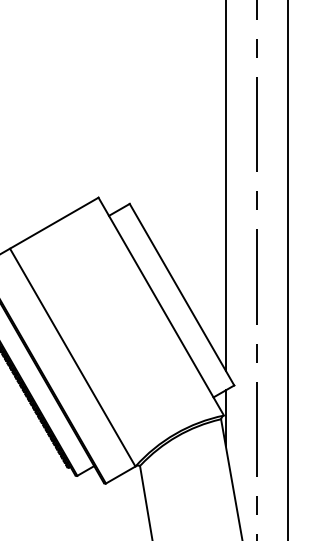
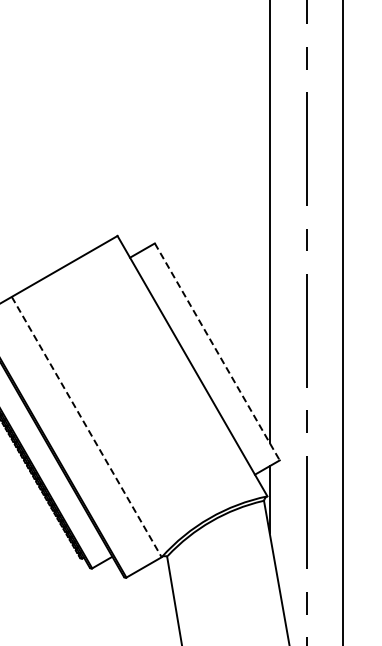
line: (182, 295) -> (217, 352), solid -> dashed
line: (73, 357) -> (87, 427), solid -> dashed

